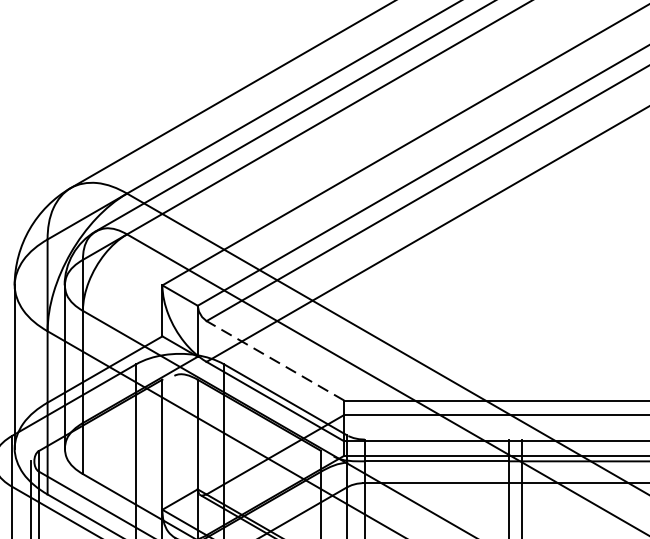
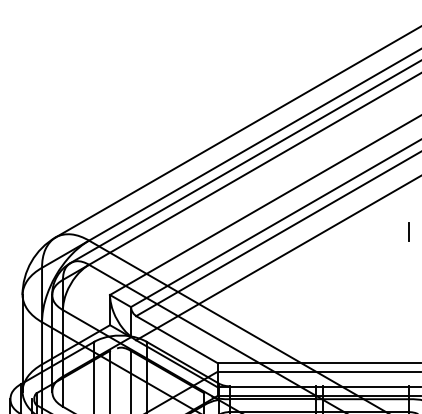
line: (274, 360) -> (176, 339), dashed -> solid

